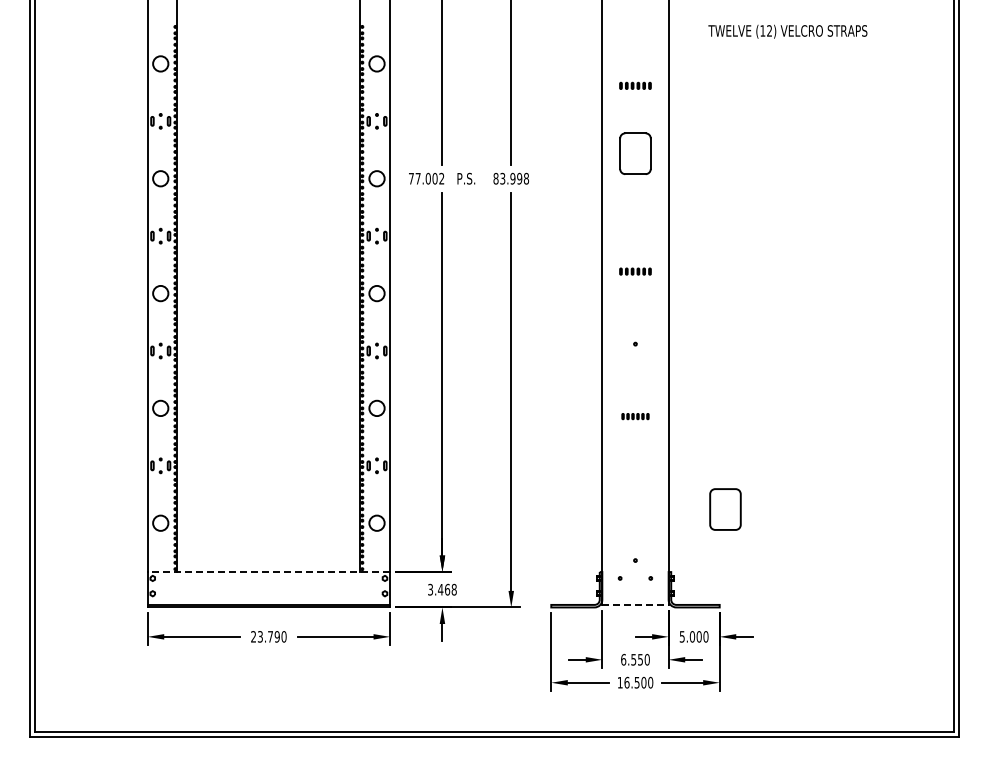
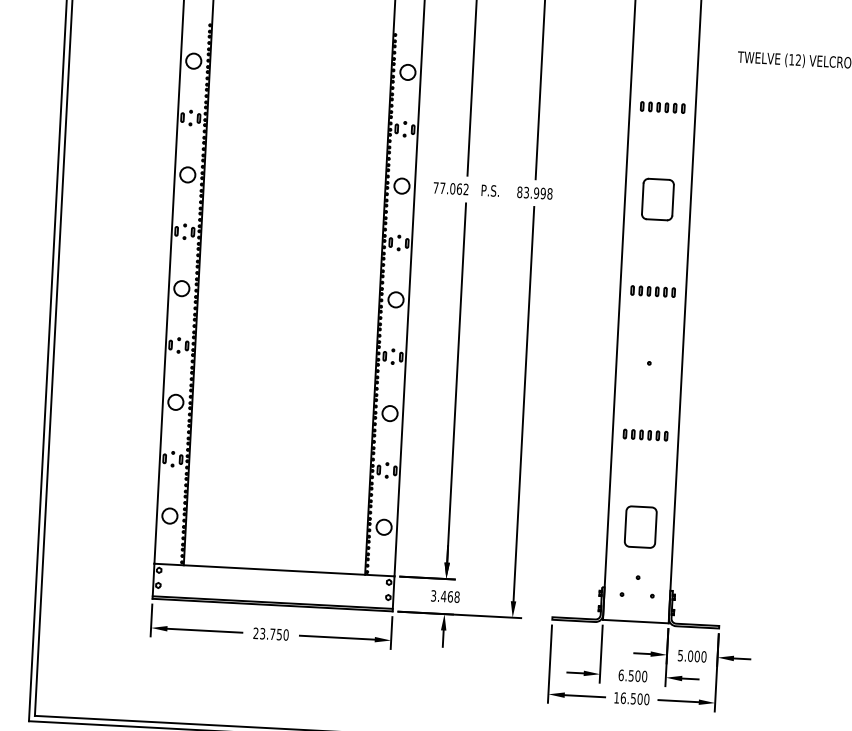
part: (635, 85) -> (662, 107), size x1.43
part: (635, 153) -> (657, 199), moved
text: (434, 178) -> (458, 188), 77.002 -> 77.062
part: (635, 271) -> (653, 291), size x1.43
part: (635, 416) -> (645, 435), size x1.67
part: (725, 509) -> (640, 527), moved
line: (268, 572) -> (274, 570), dashed -> solid
line: (635, 604) -> (635, 621), dashed -> solid
text: (276, 636) -> (278, 634), 23.790 -> 23.750
text: (640, 659) -> (637, 675), 6.550 -> 6.500

